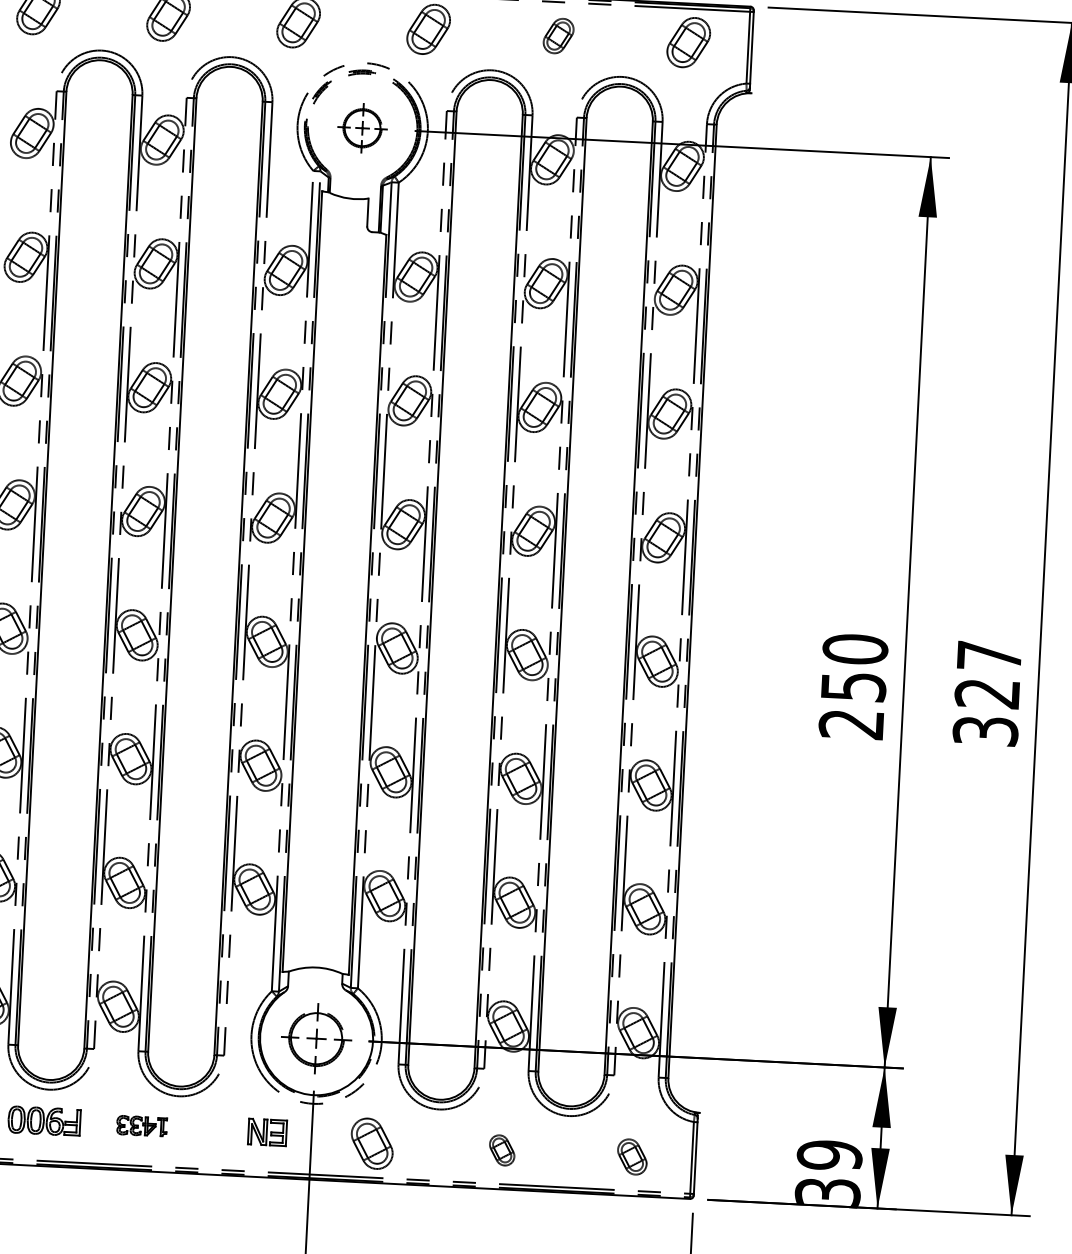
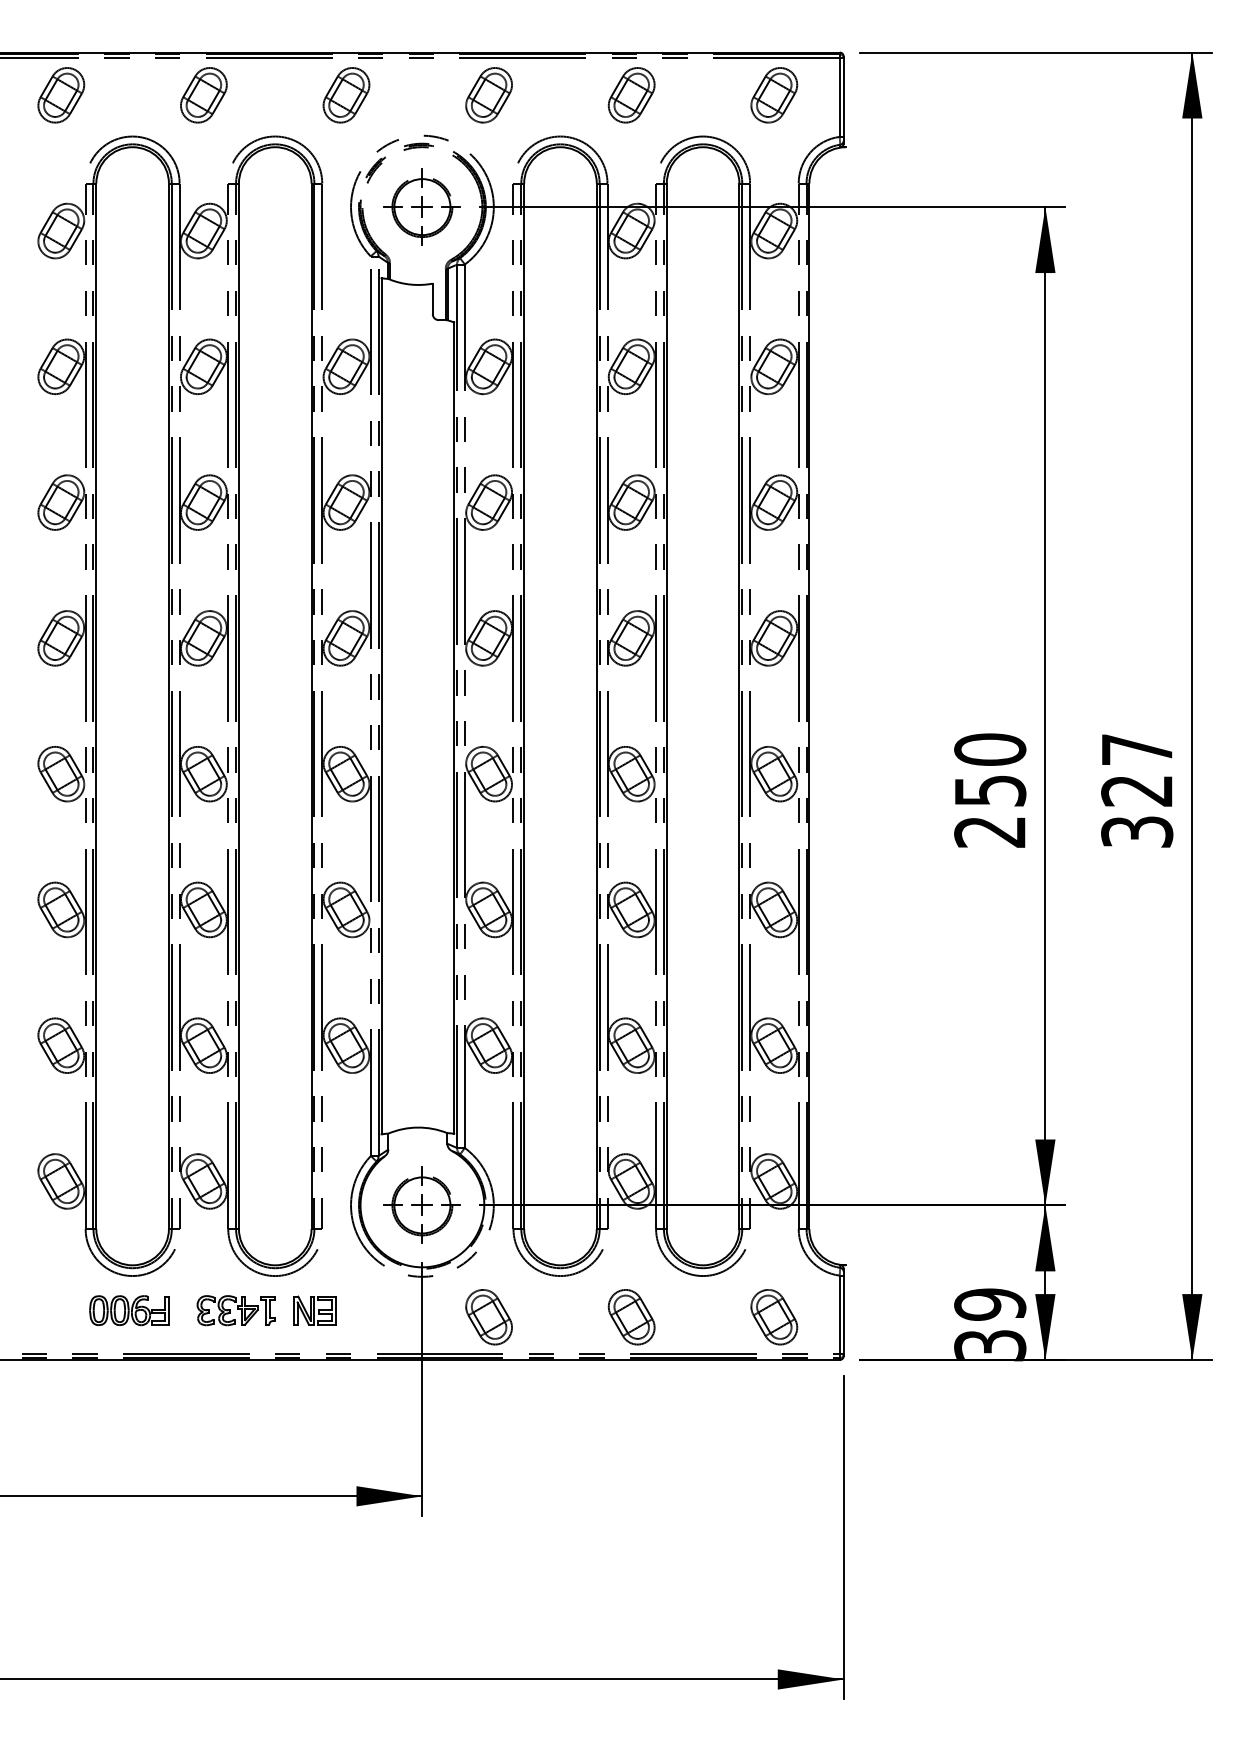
part: (558, 36) -> (631, 95), size x1.43
part: (361, 127) -> (421, 206), size x1.43
part: (141, 1125) -> (235, 1310), size x1.43
part: (267, 1132) -> (314, 1310), moved
part: (502, 1150) -> (631, 1317), size x1.67
part: (632, 1157) -> (774, 1317), size x1.43

